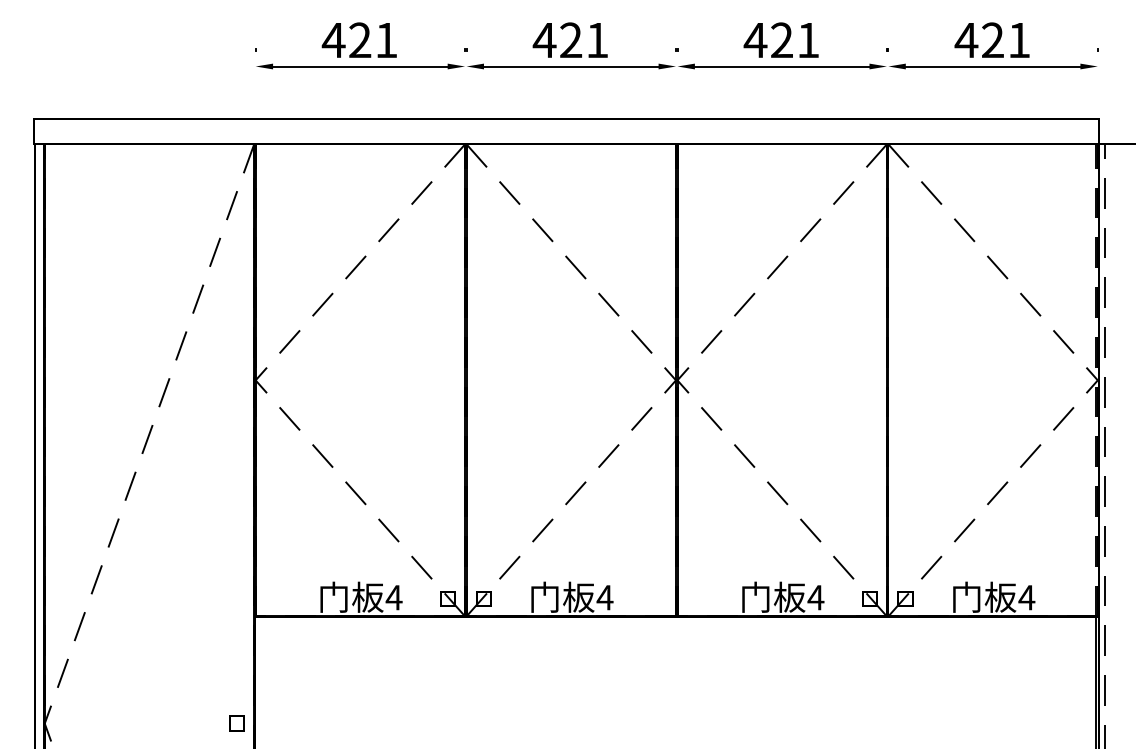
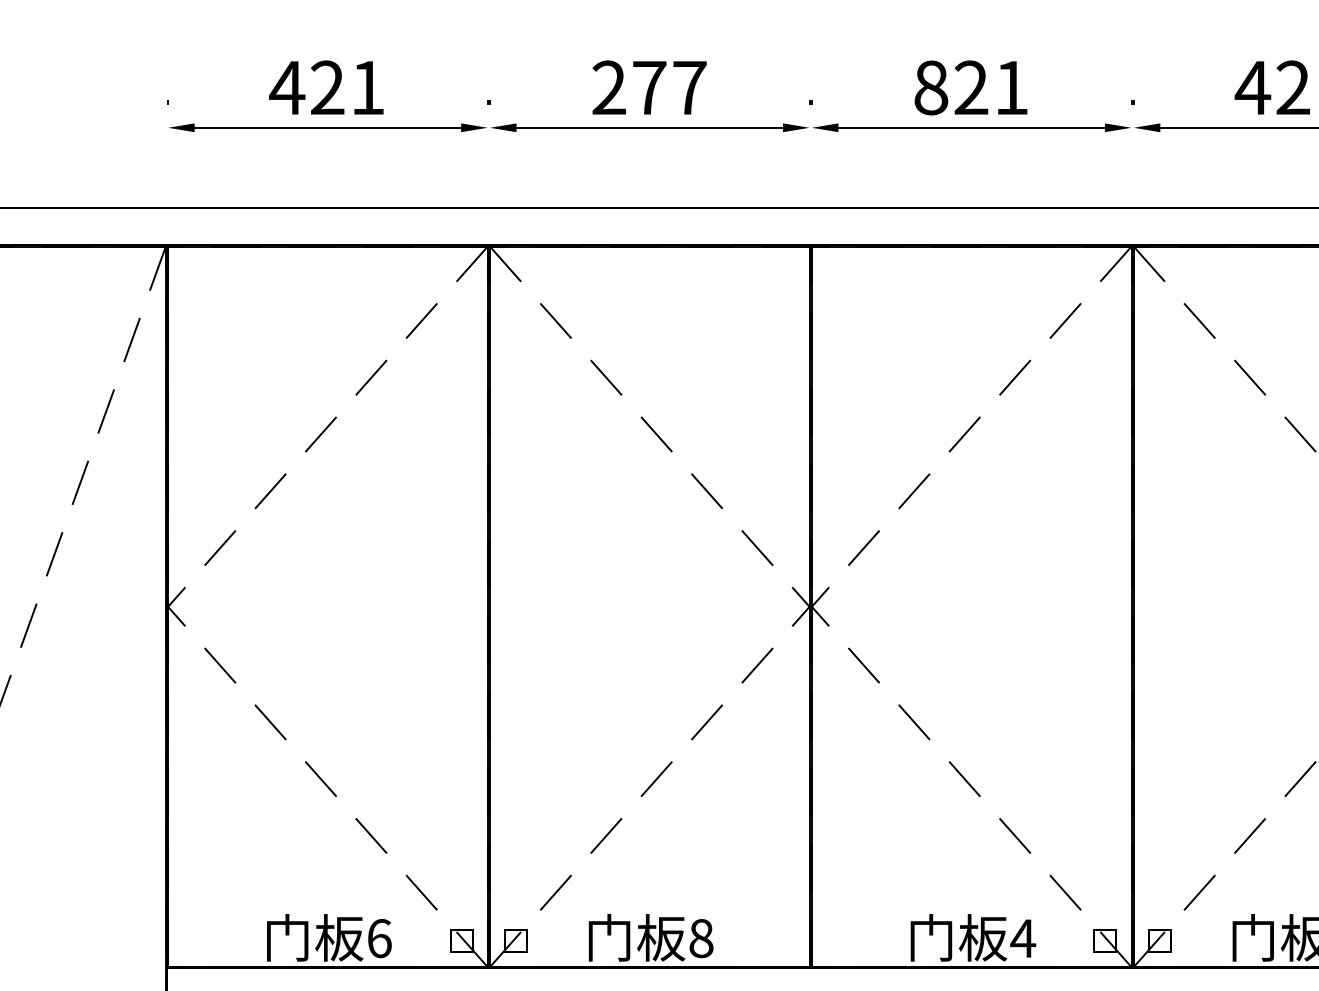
text: (570, 39) -> (648, 86), 421 -> 277
text: (755, 40) -> (930, 88), 421 -> 821
text: (393, 597) -> (378, 938), 4 -> 6
text: (604, 597) -> (700, 938), 4 -> 8

